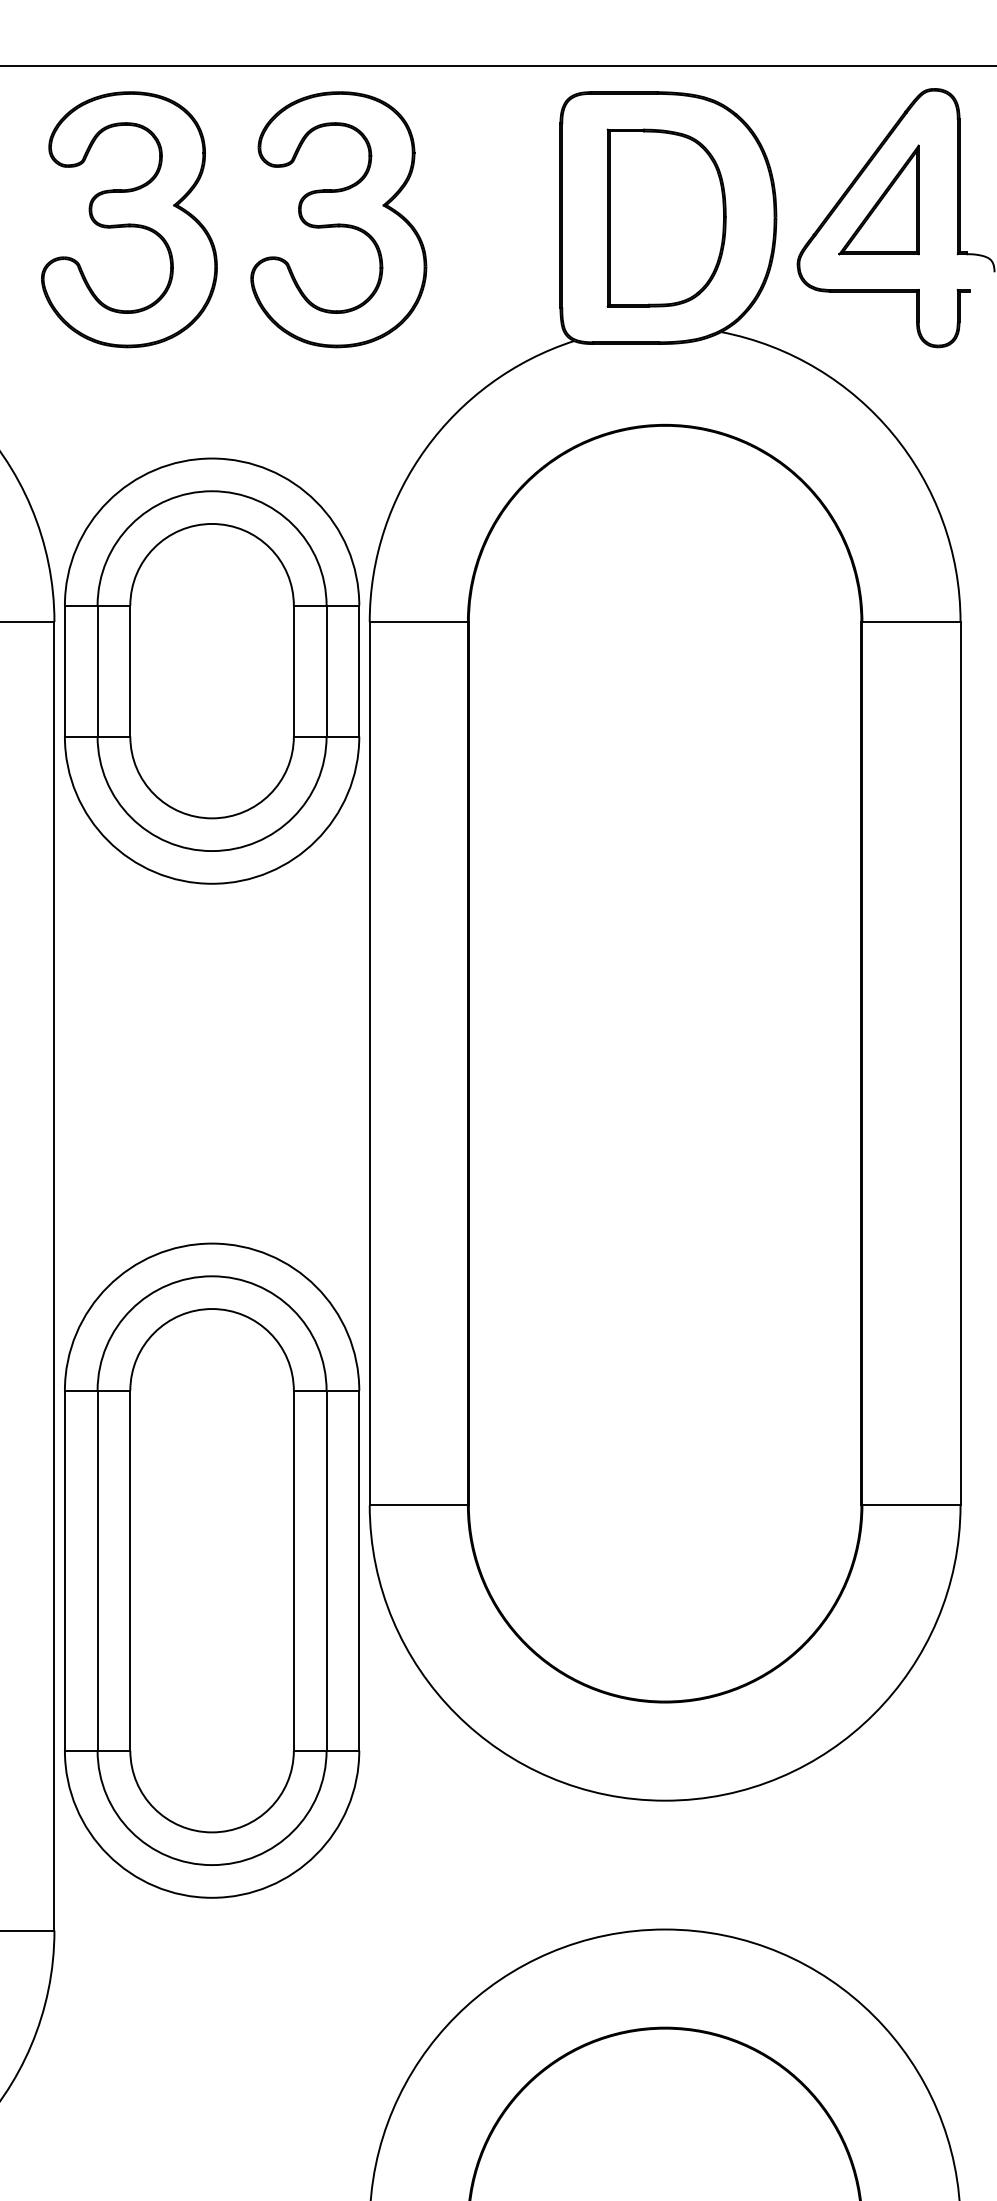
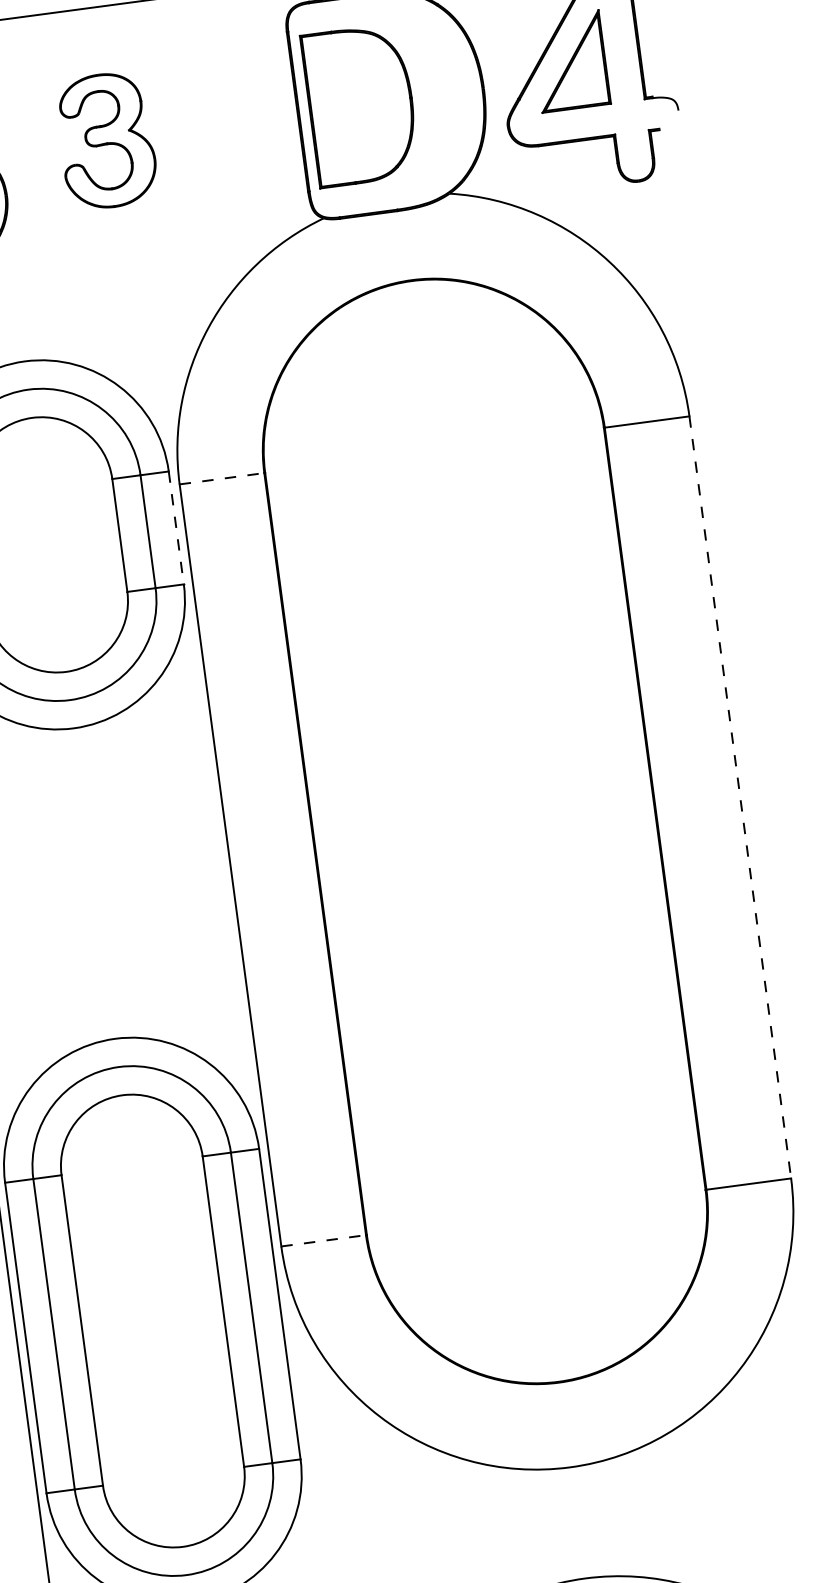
part: (666, 217) -> (360, 104), moved
part: (338, 219) -> (106, 140), size x0.6
line: (419, 622) -> (222, 479), solid -> dashed
line: (359, 671) -> (176, 528), solid -> dashed
line: (960, 1063) -> (740, 797), solid -> dashed
line: (419, 1505) -> (324, 1240), solid -> dashed

